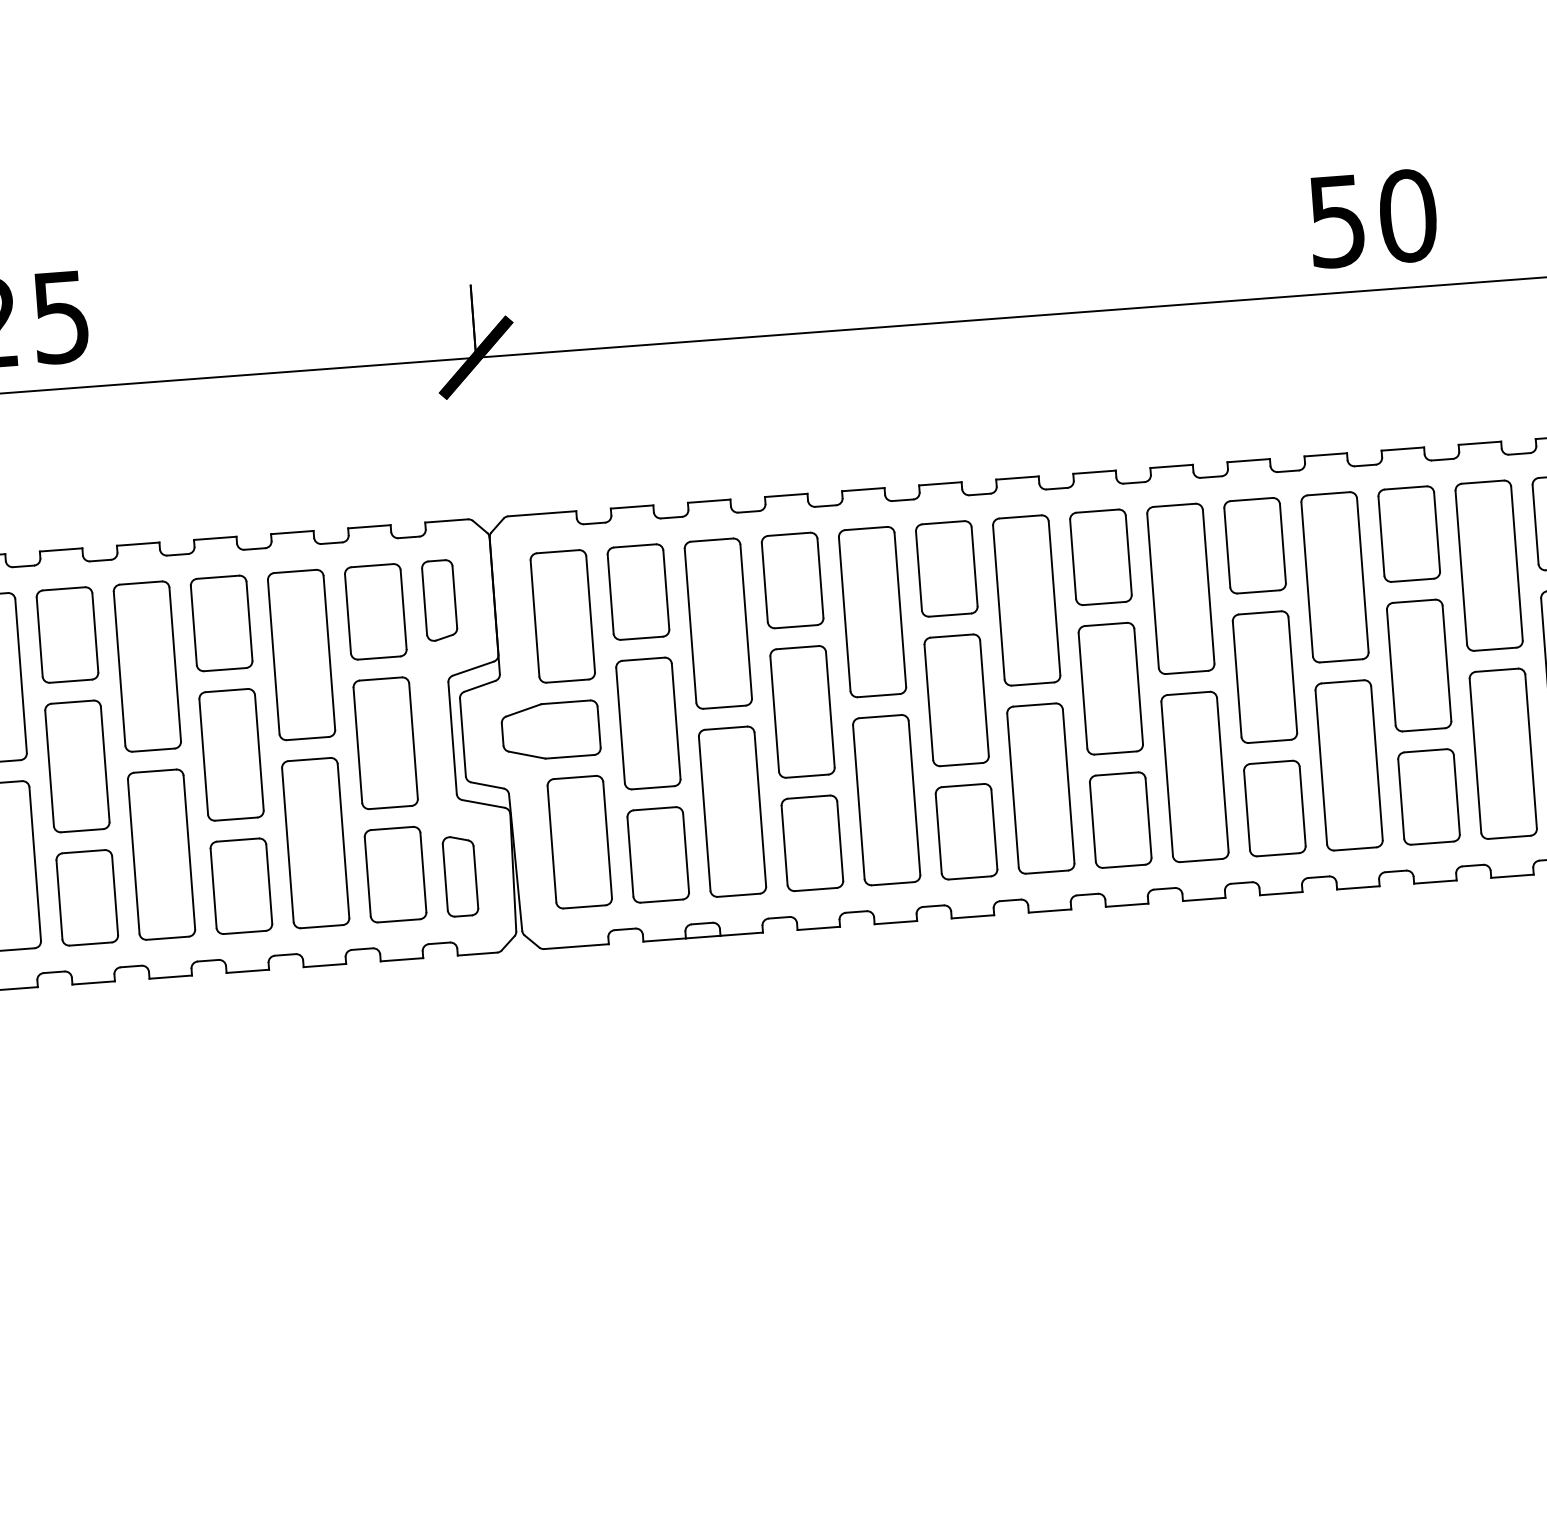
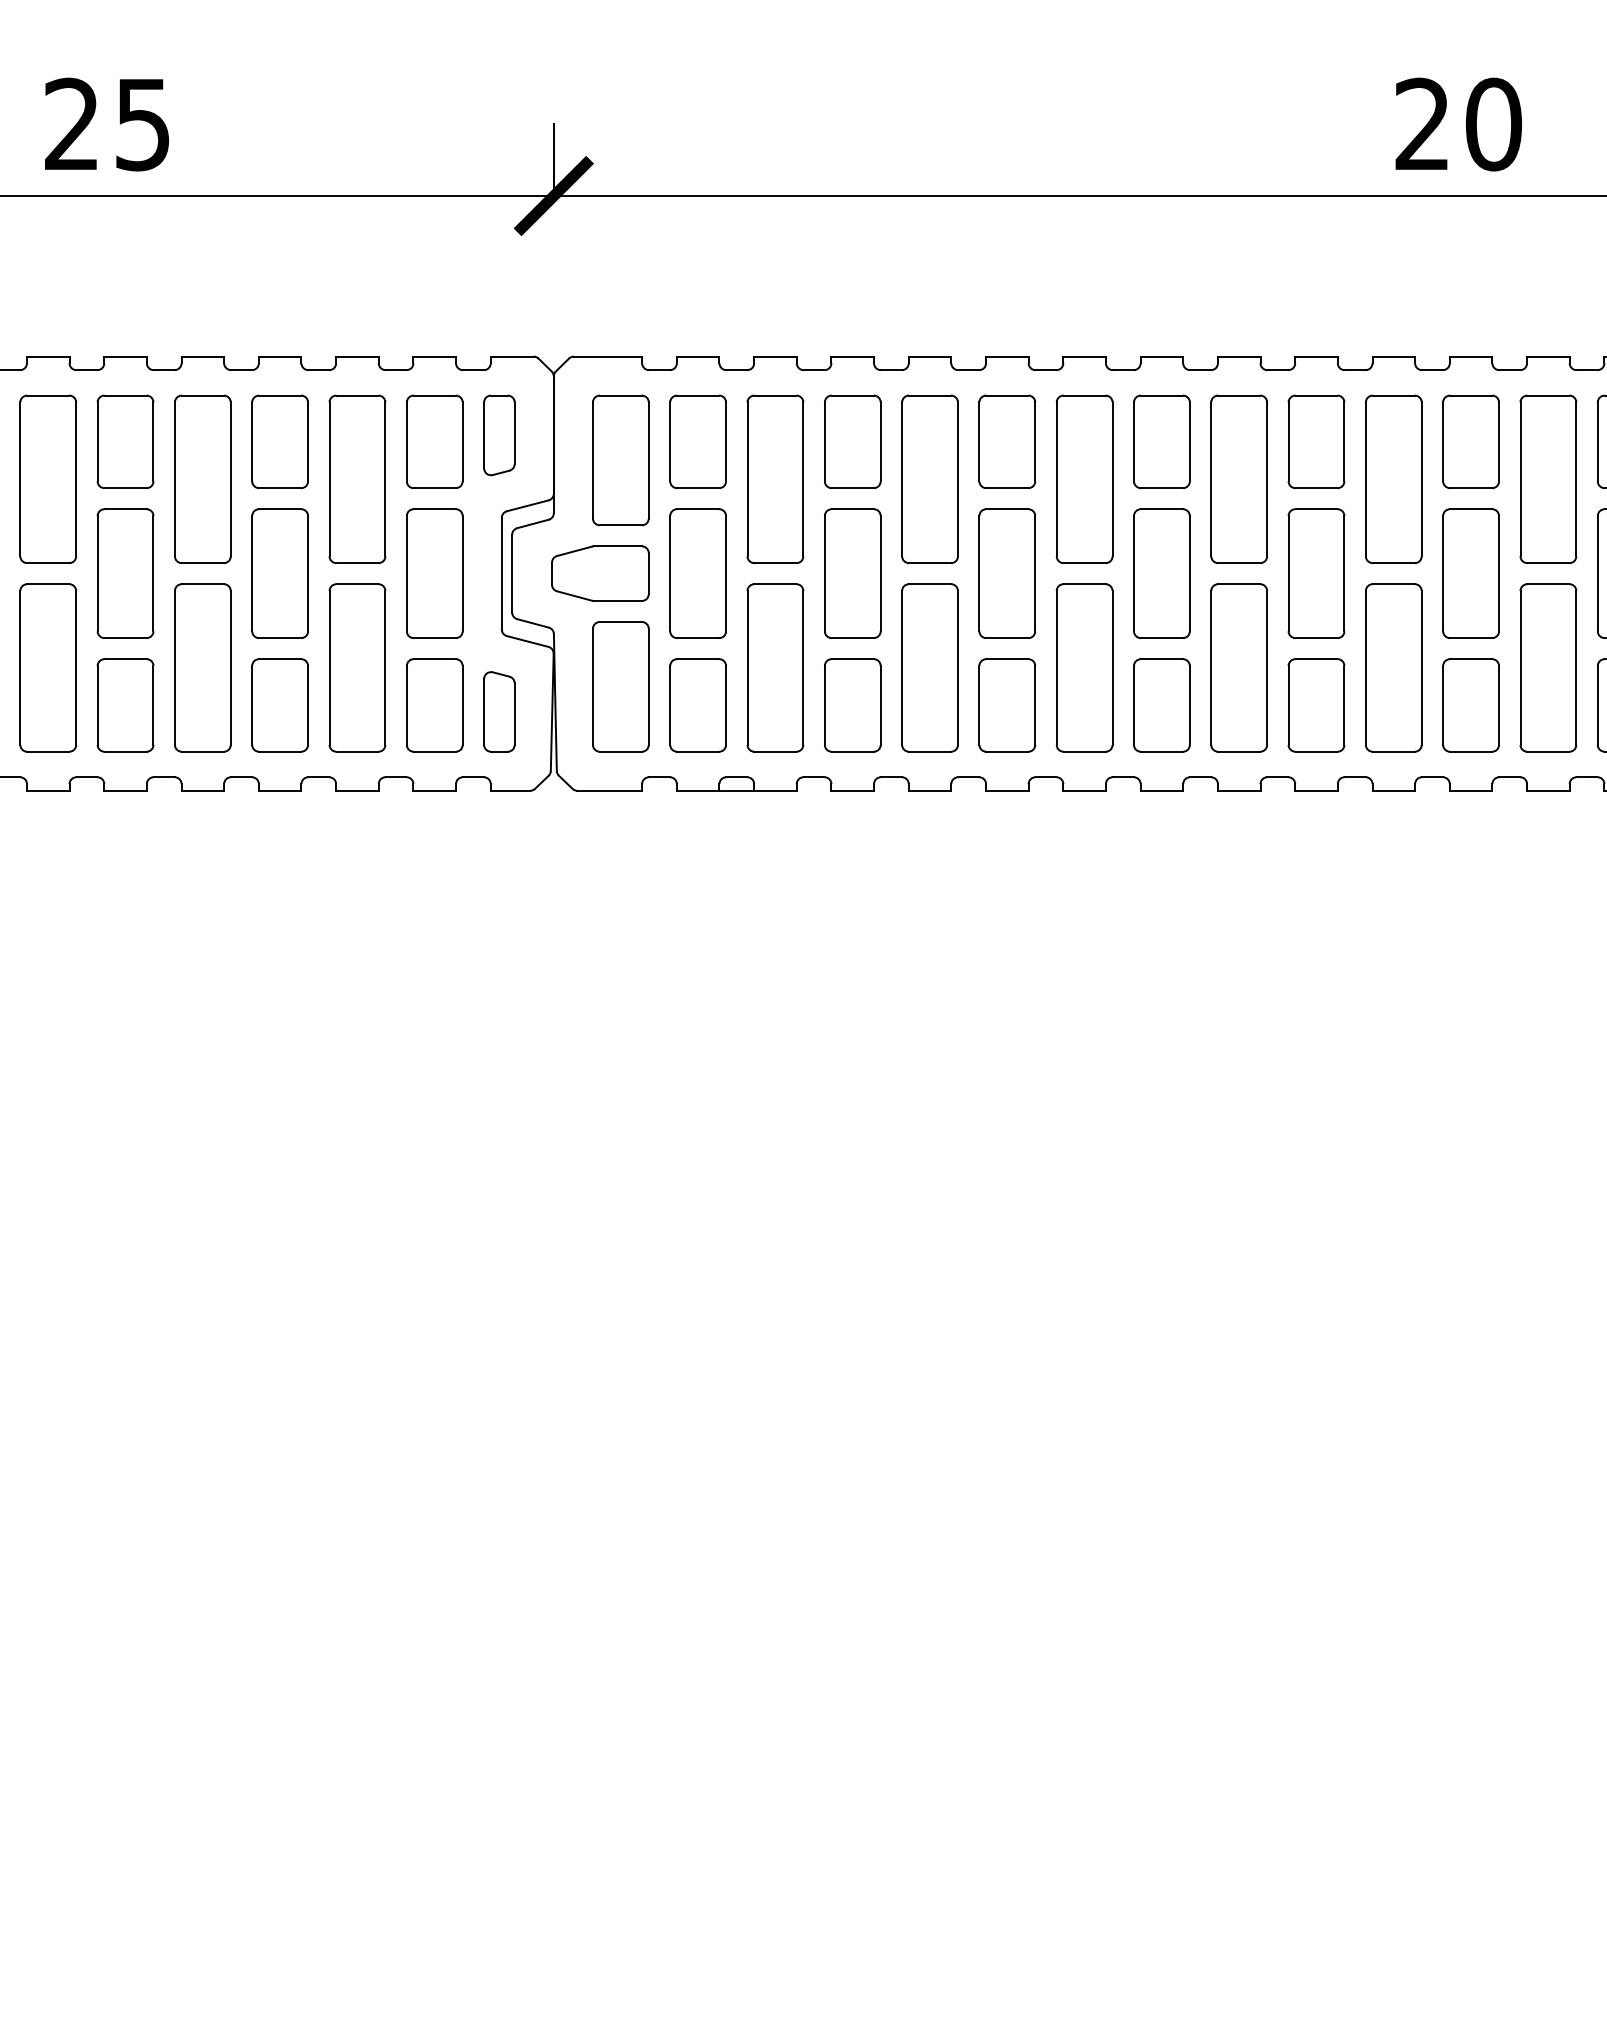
text: (1336, 221) -> (1421, 124), 50 -> 20

